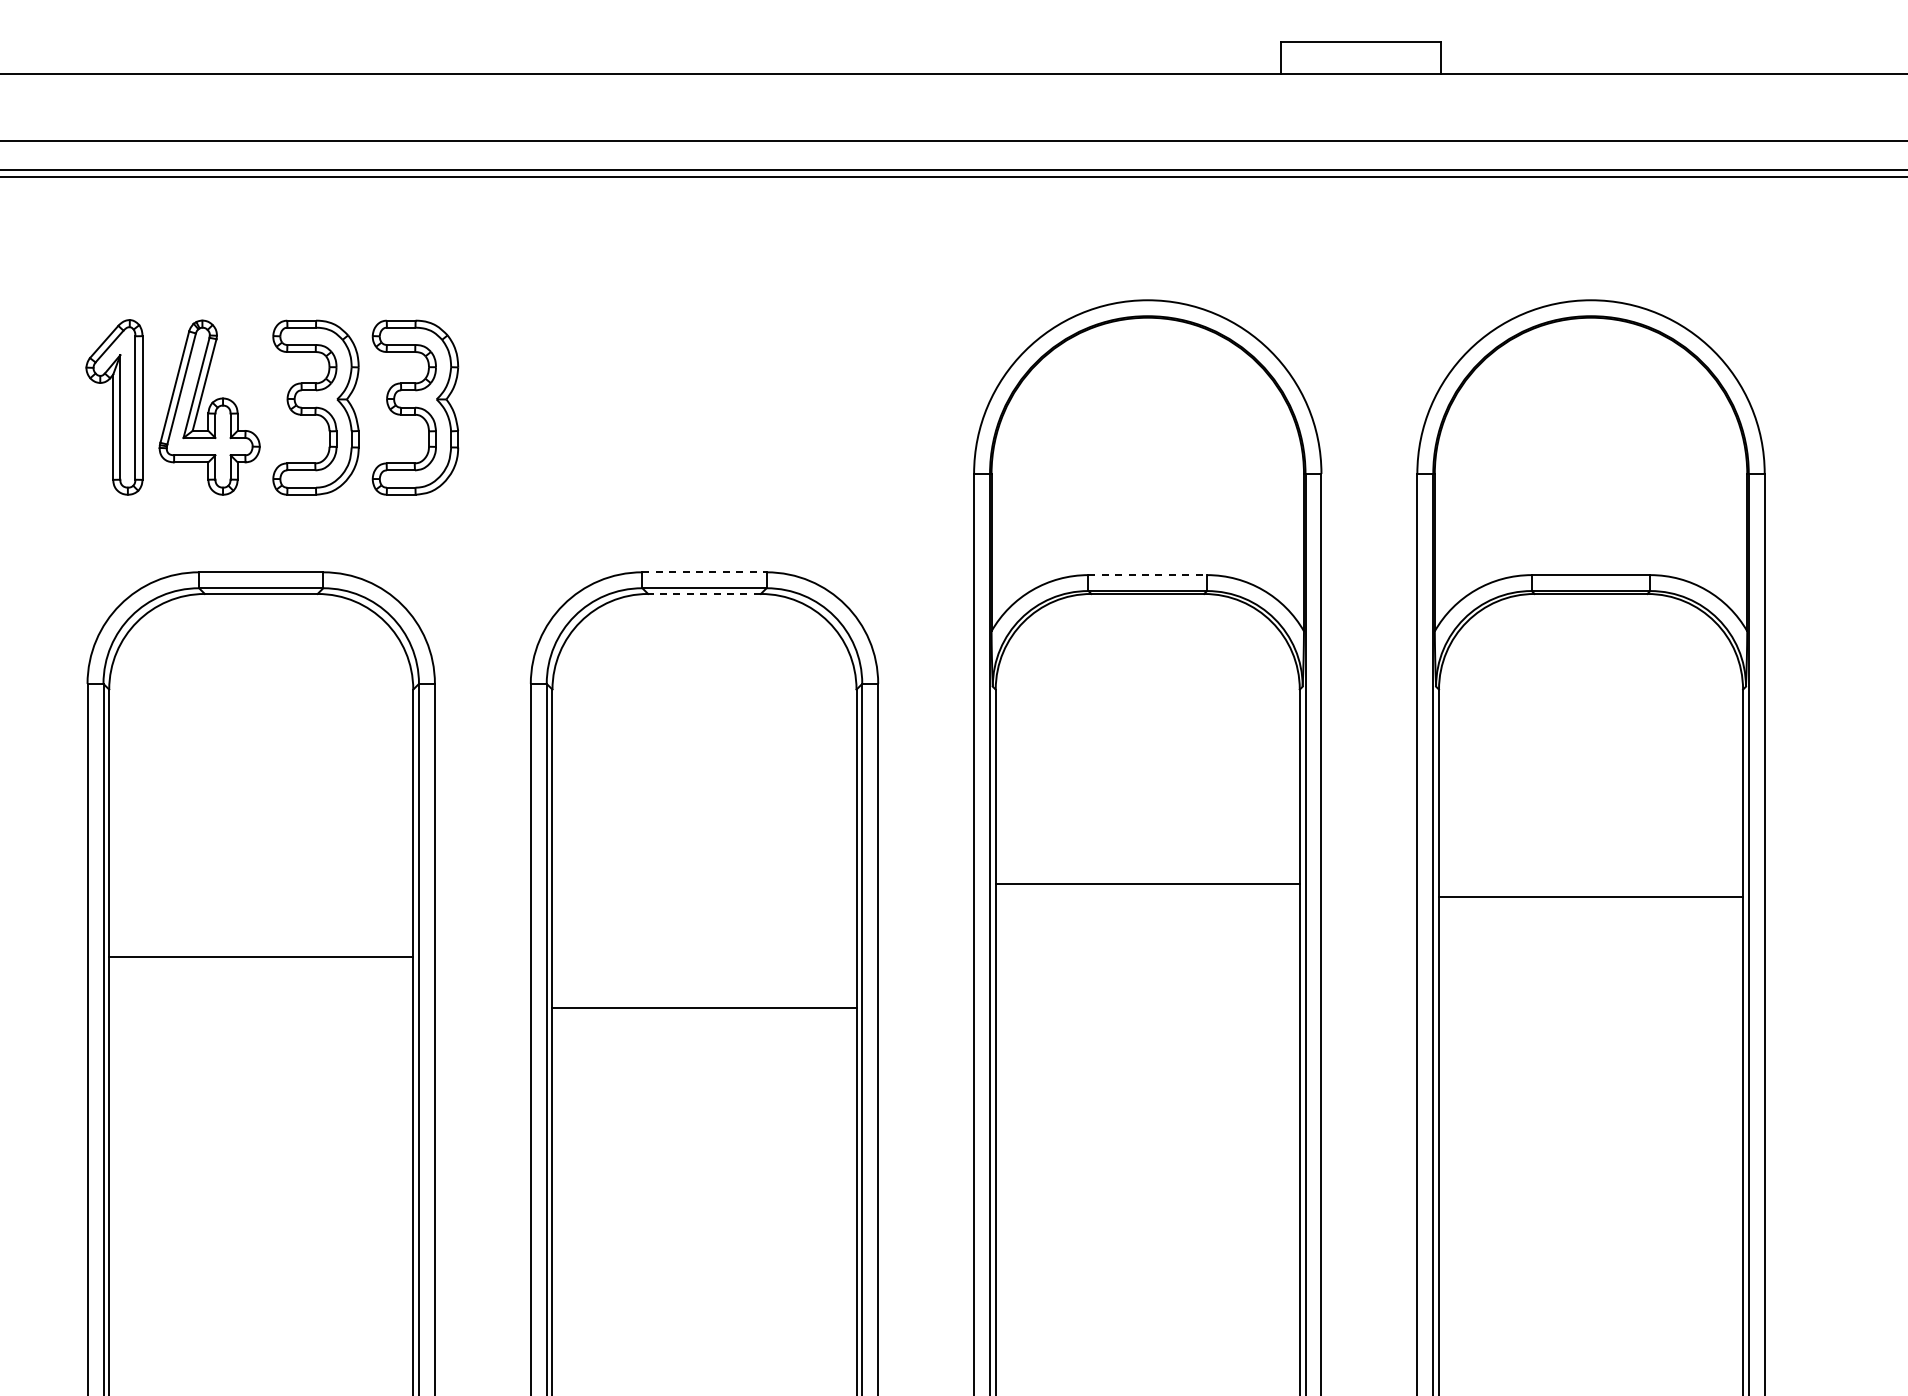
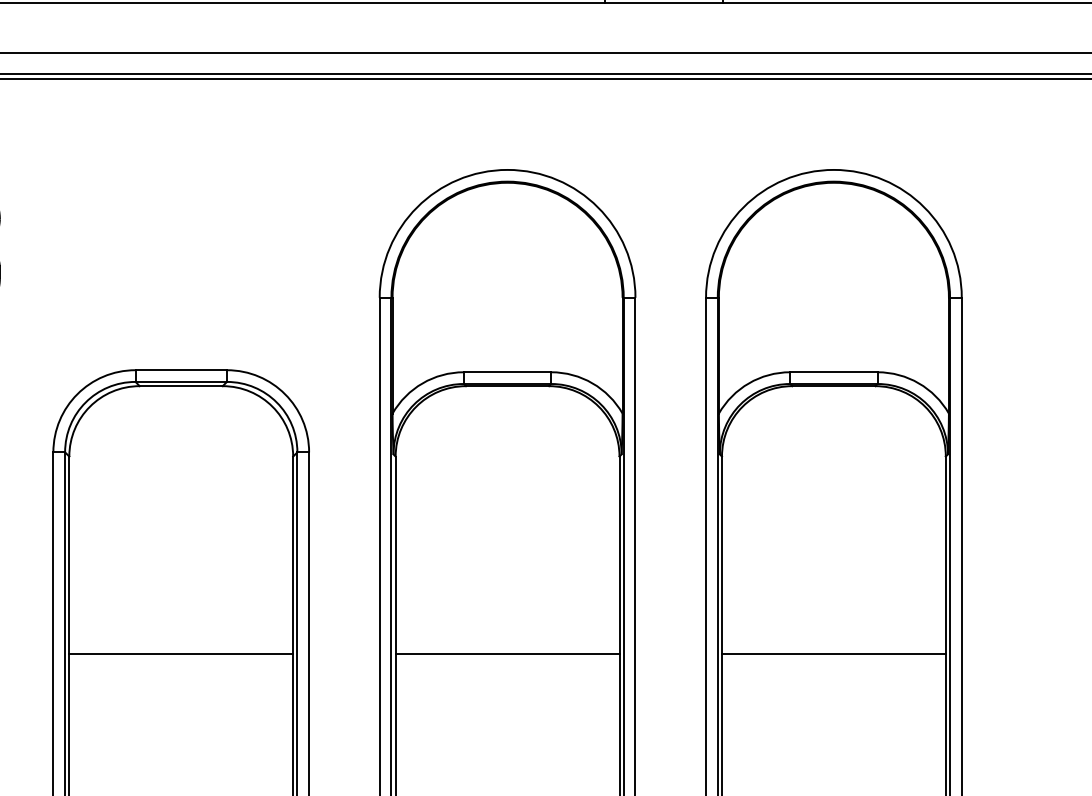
line: (705, 572) -> (181, 370), dashed -> solid
line: (1148, 575) -> (508, 372), dashed -> solid
line: (704, 593) -> (181, 385), dashed -> solid
line: (1147, 884) -> (507, 653), moved
line: (1591, 897) -> (834, 653), moved
line: (704, 1008) -> (181, 653), moved

